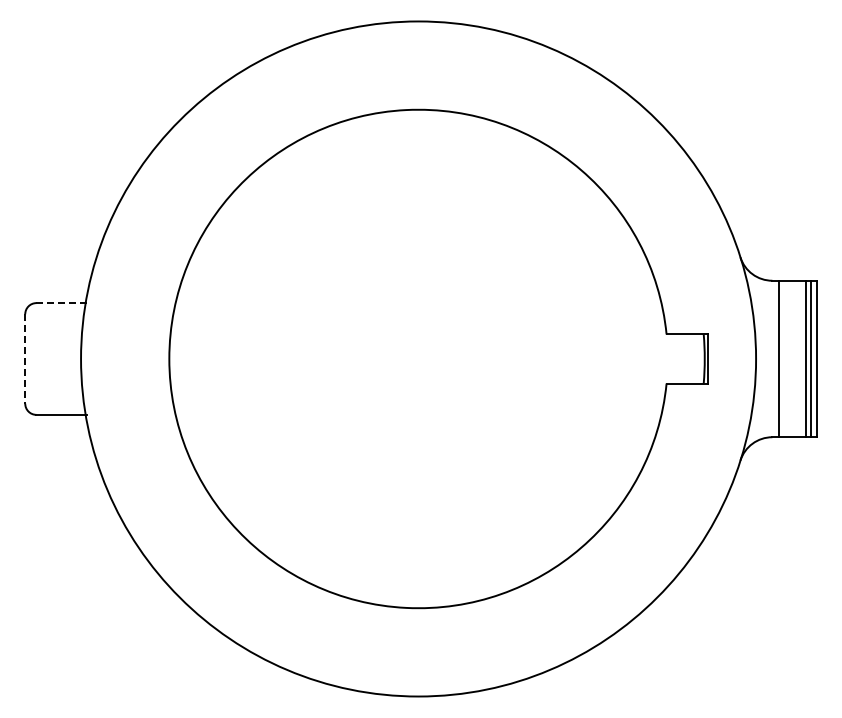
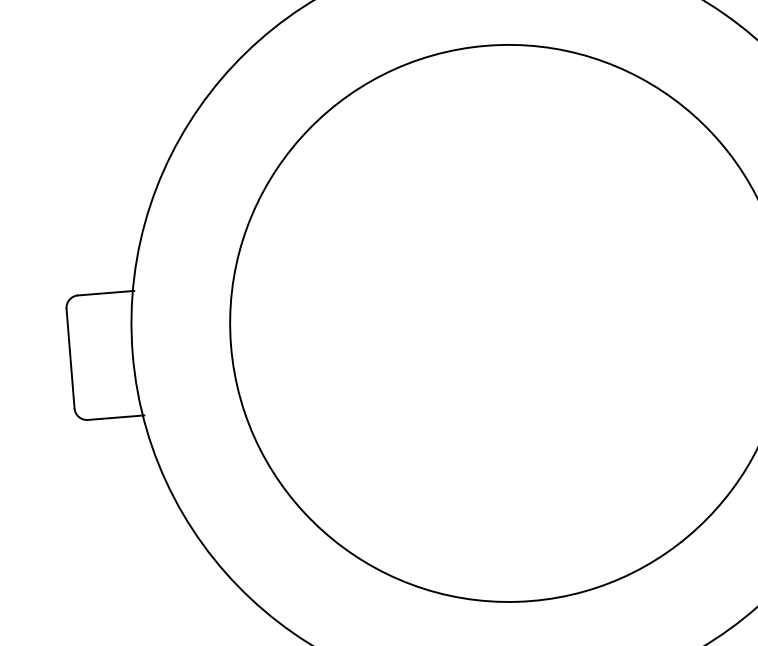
line: (61, 303) -> (105, 293), dashed -> solid
line: (25, 358) -> (70, 358), dashed -> solid

